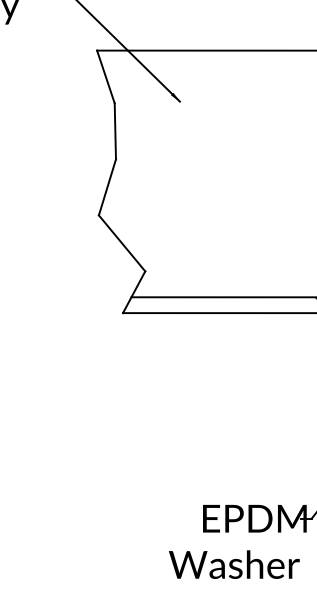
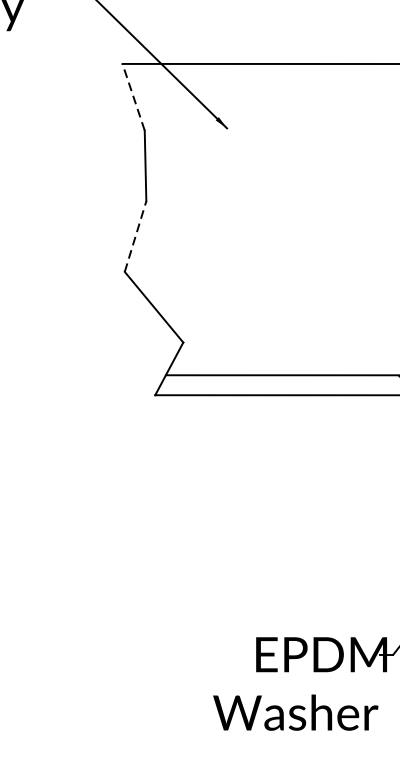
line: (105, 76) -> (133, 96), solid -> dashed
line: (107, 186) -> (135, 235), solid -> dashed

